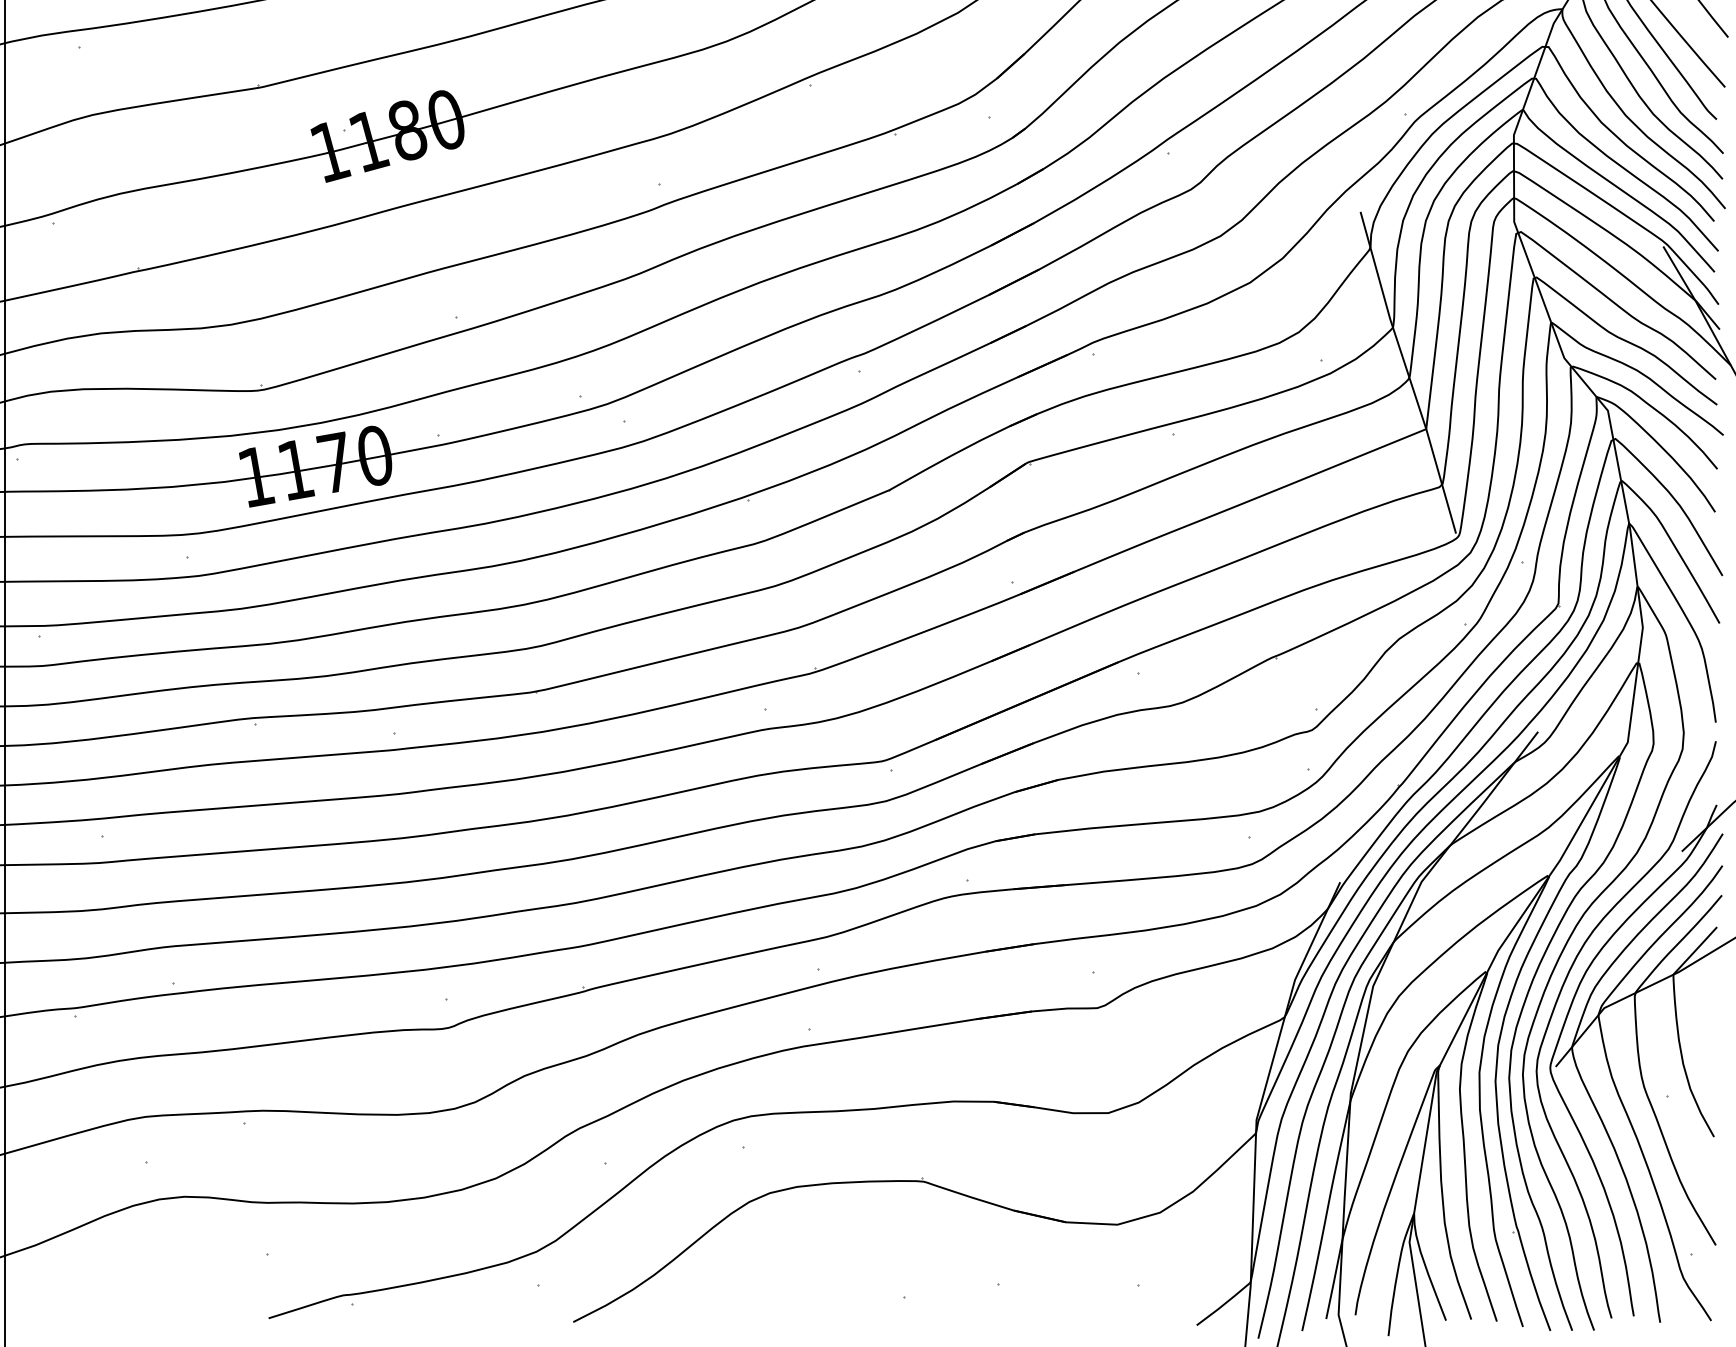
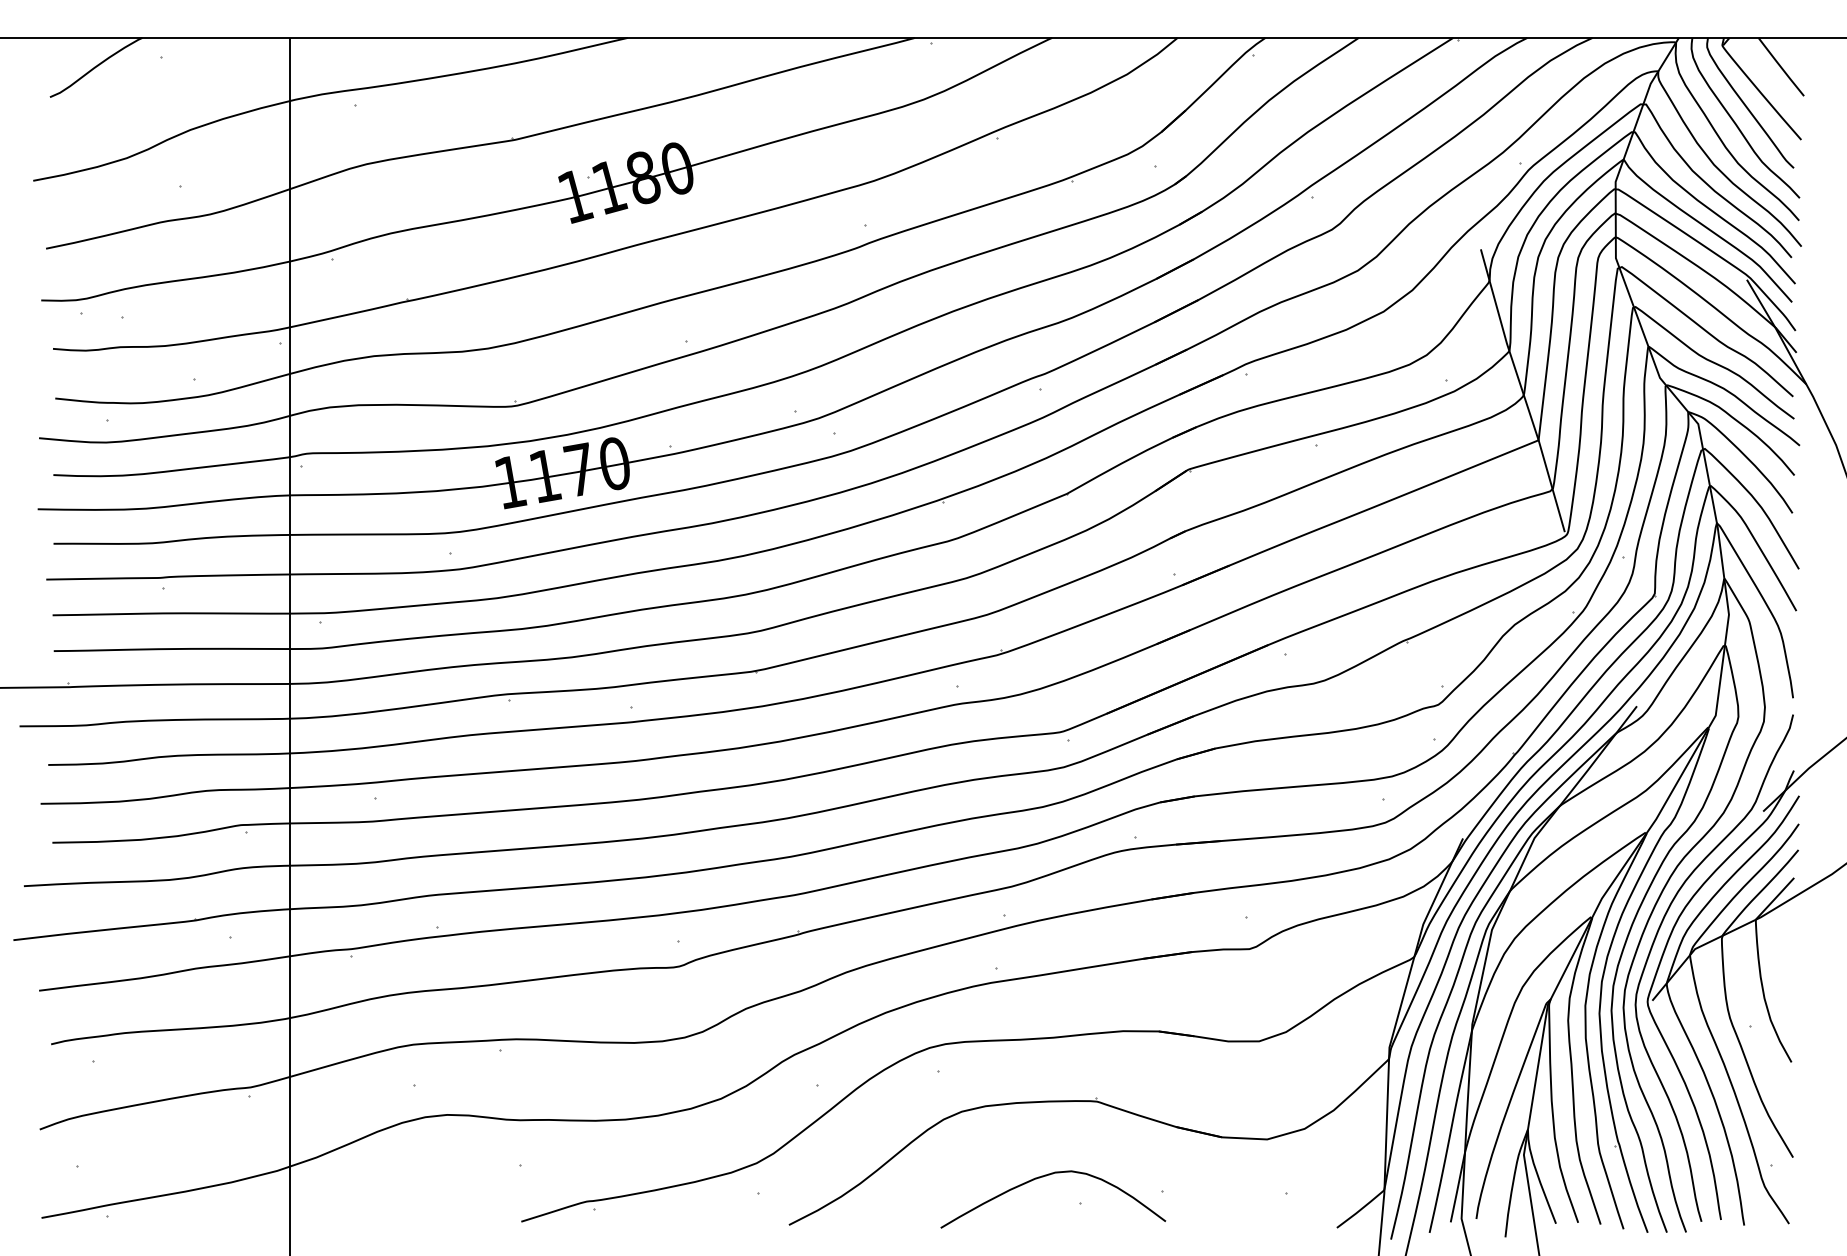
curve: (866, 1266) -> (1046, 1176), added

